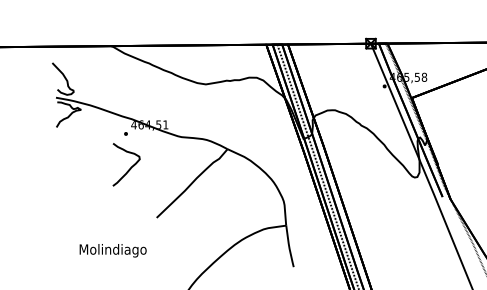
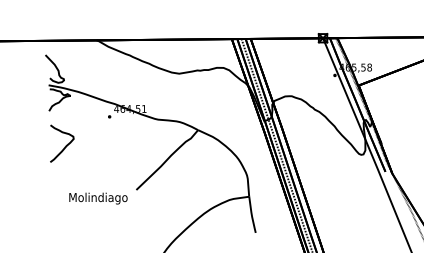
curve: (130, 167) -> (65, 146), moved
text: (112, 250) -> (97, 198), moved

